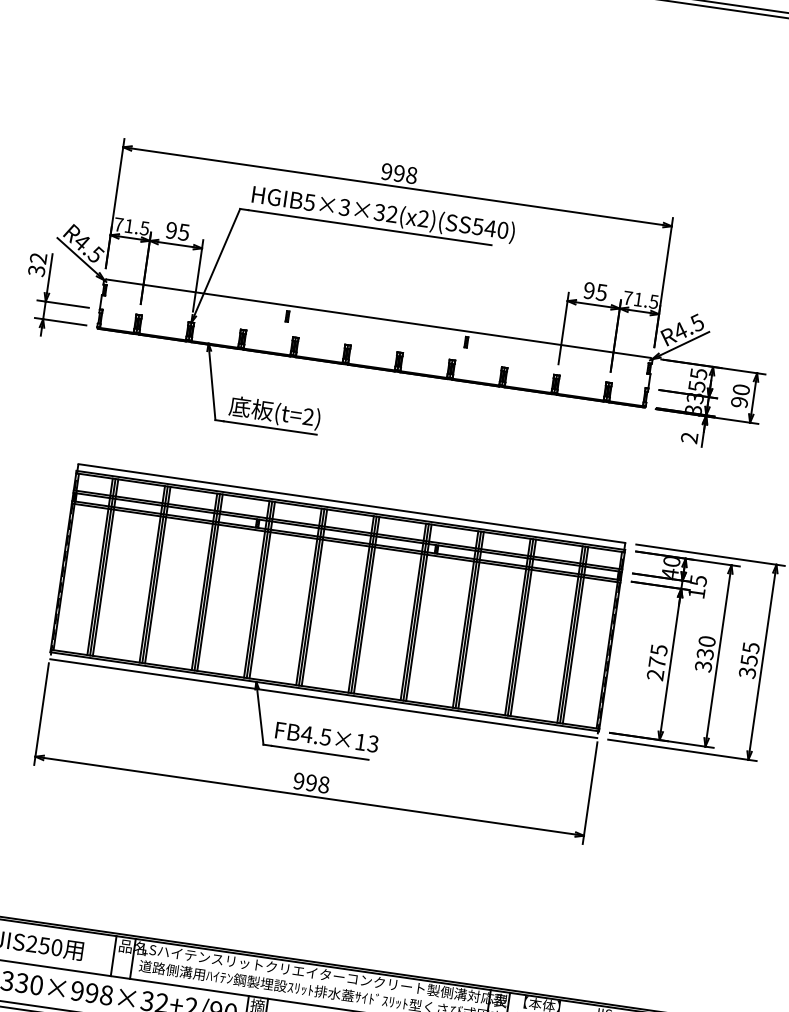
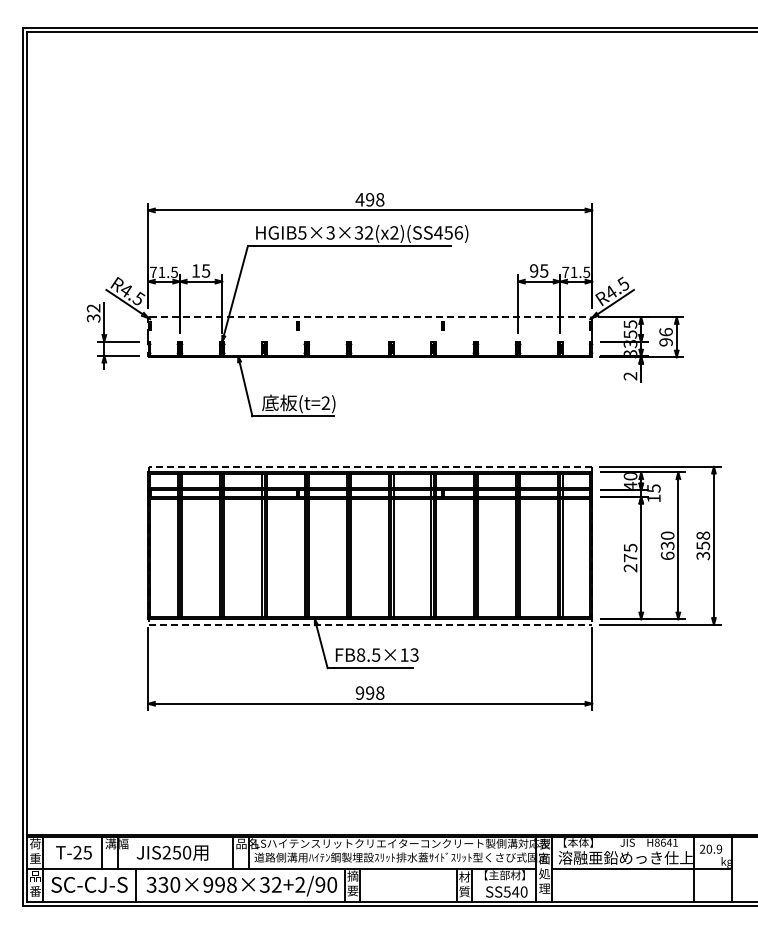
text: (386, 171) -> (359, 199), 998 -> 498
text: (490, 227) -> (448, 232), HGIB5×3×32(x2)(SS540) -> HGIB5×3×32(x2)(SS456)
text: (171, 229) -> (195, 270), 95 -> 15
line: (378, 319) -> (370, 317), solid -> dashed
text: (740, 390) -> (665, 332), 90 -> 96
line: (351, 502) -> (369, 466), solid -> dashed
text: (750, 647) -> (702, 535), 355 -> 358
text: (703, 665) -> (667, 555), 330 -> 630
line: (324, 698) -> (370, 624), solid -> dashed
text: (306, 733) -> (360, 654), FB4.5×13 -> FB8.5×13

